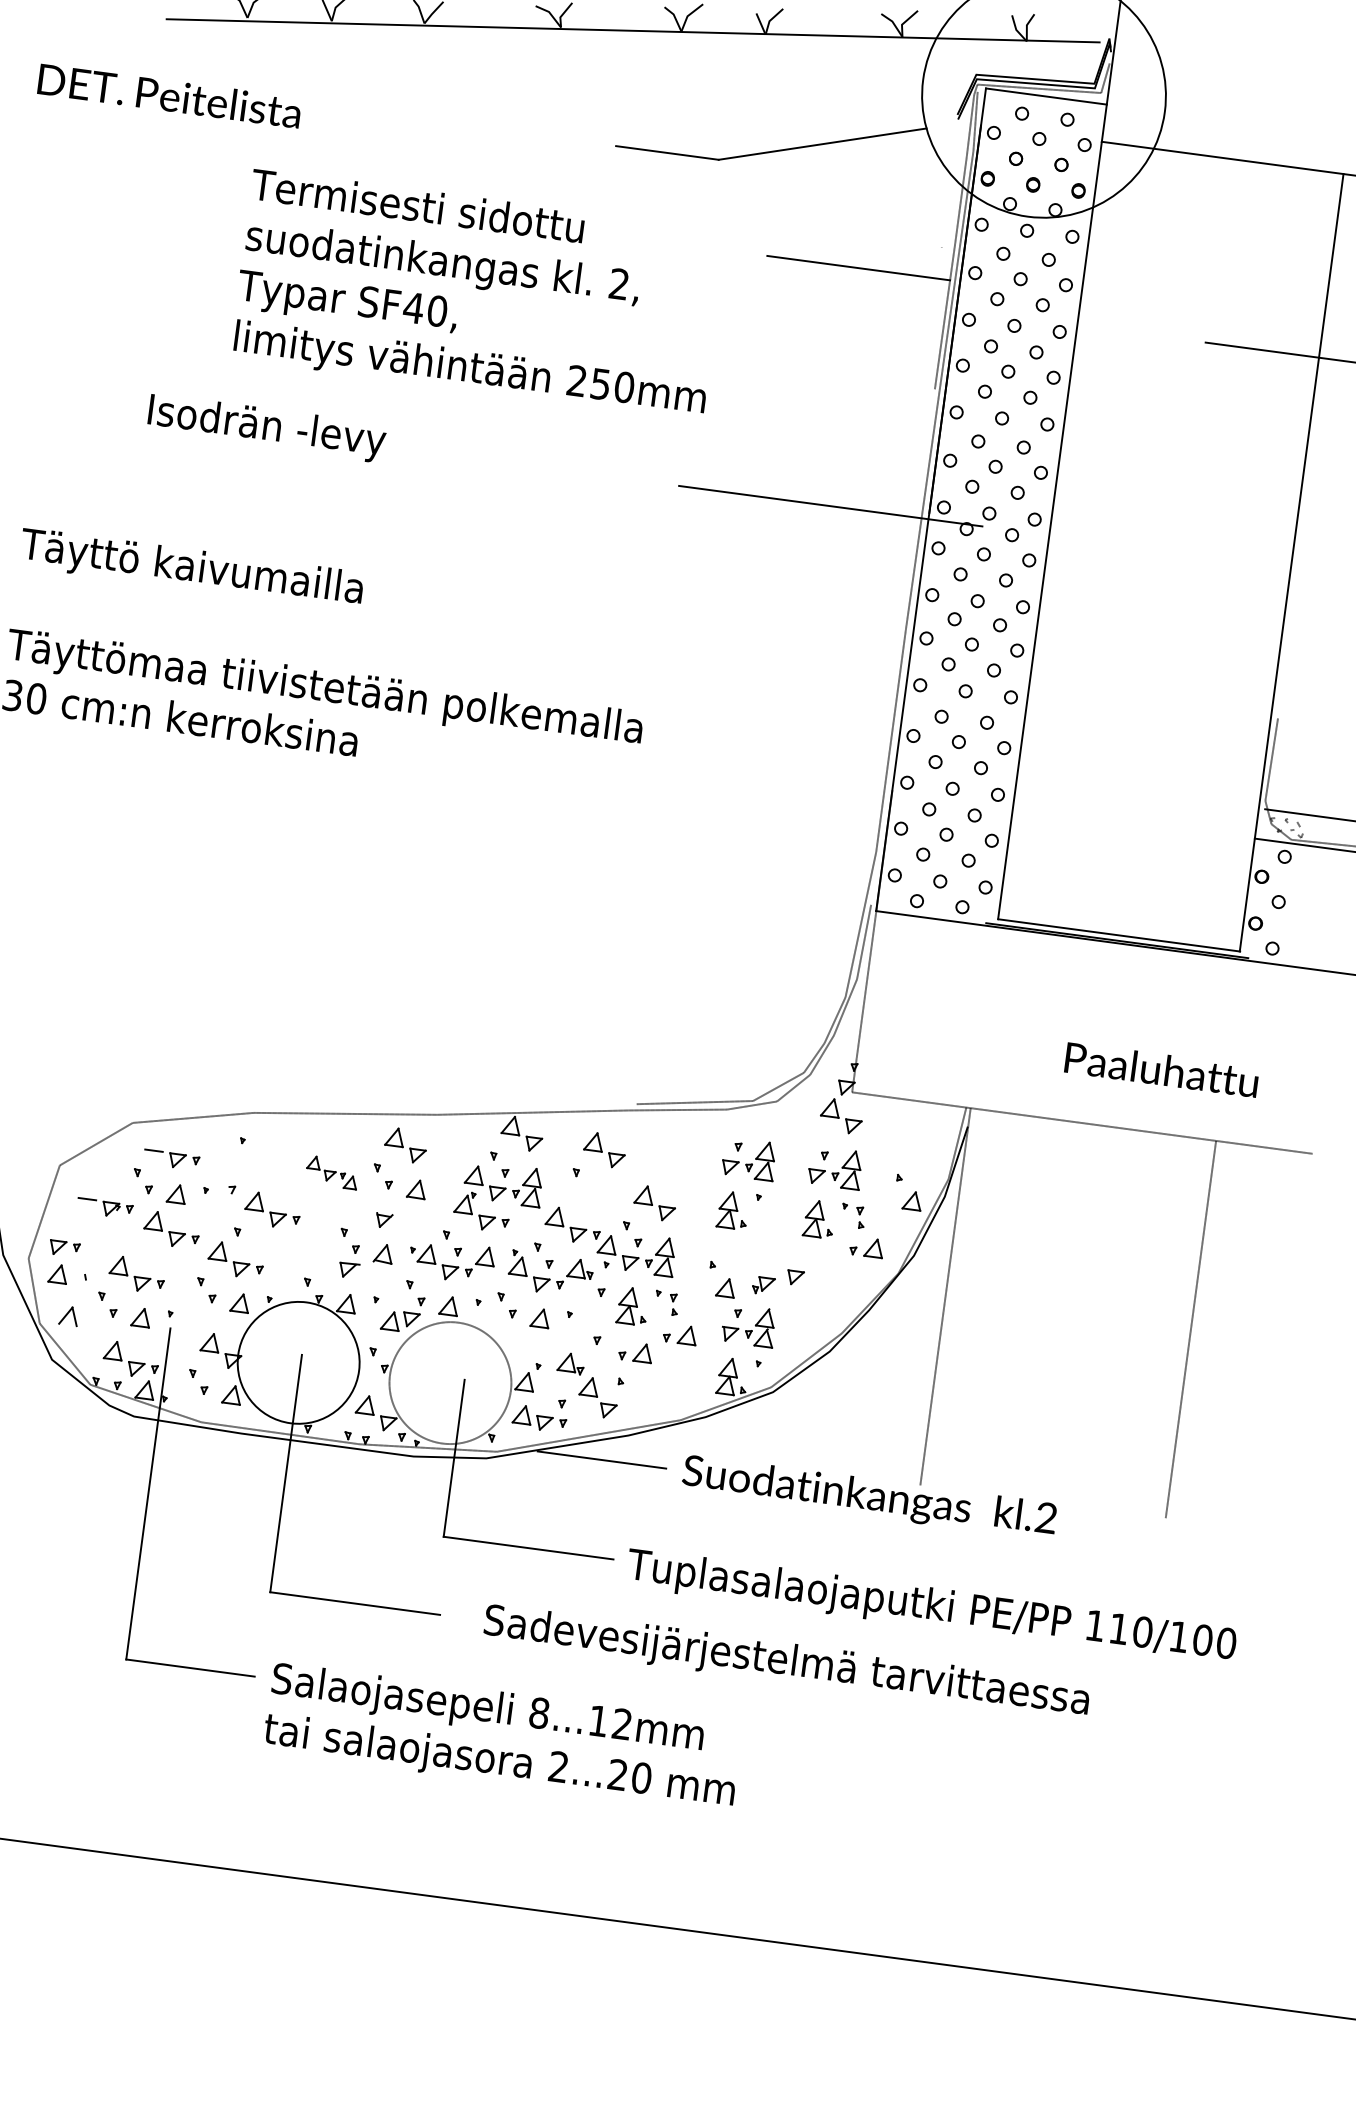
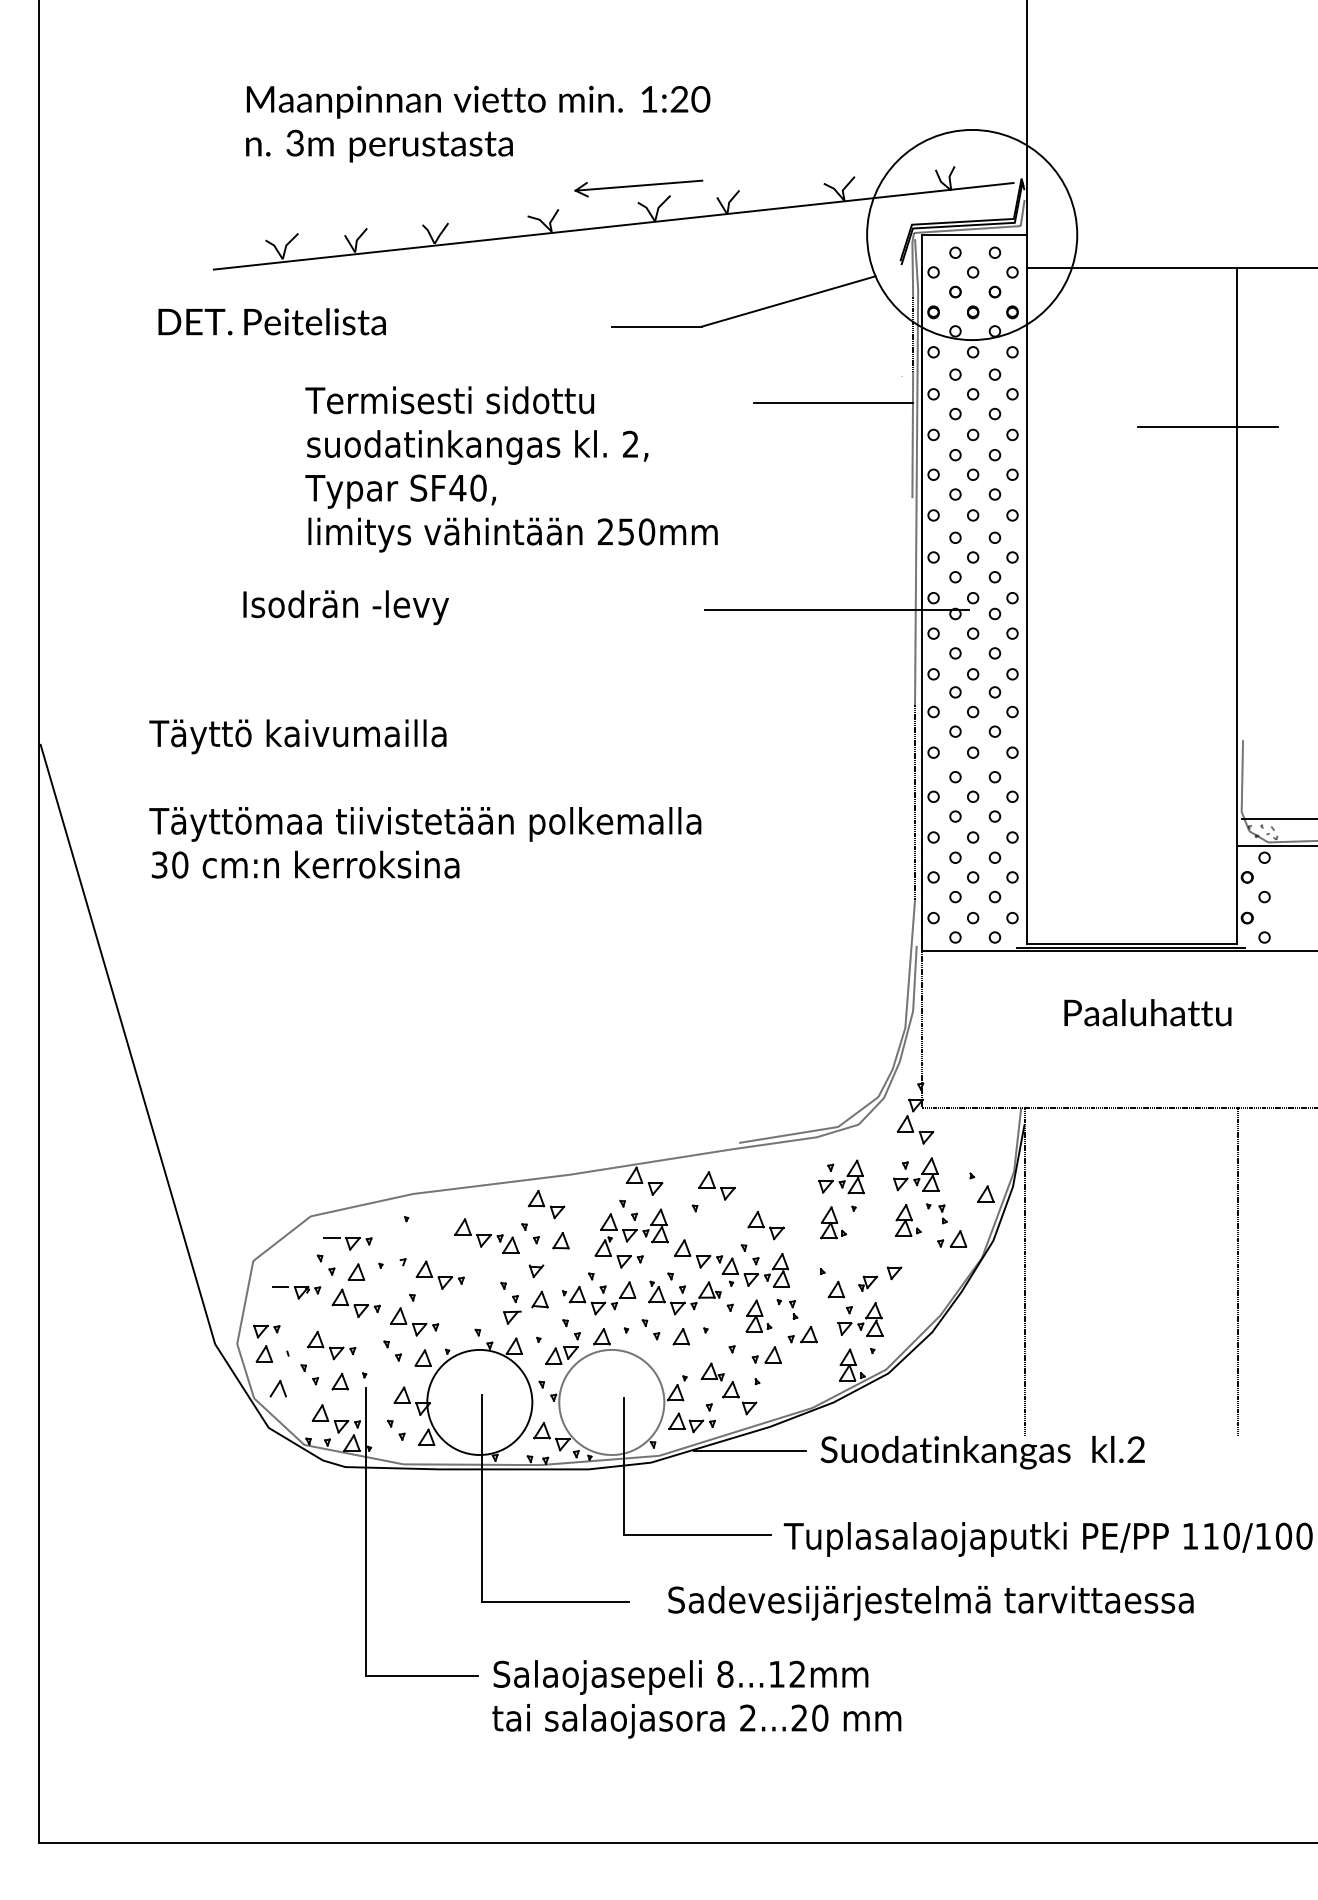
text: (168, 95) -> (271, 321), moved
text: (1161, 1069) -> (1147, 1012), moved
part: (331, 1171) -> (486, 1235), size x1.43

